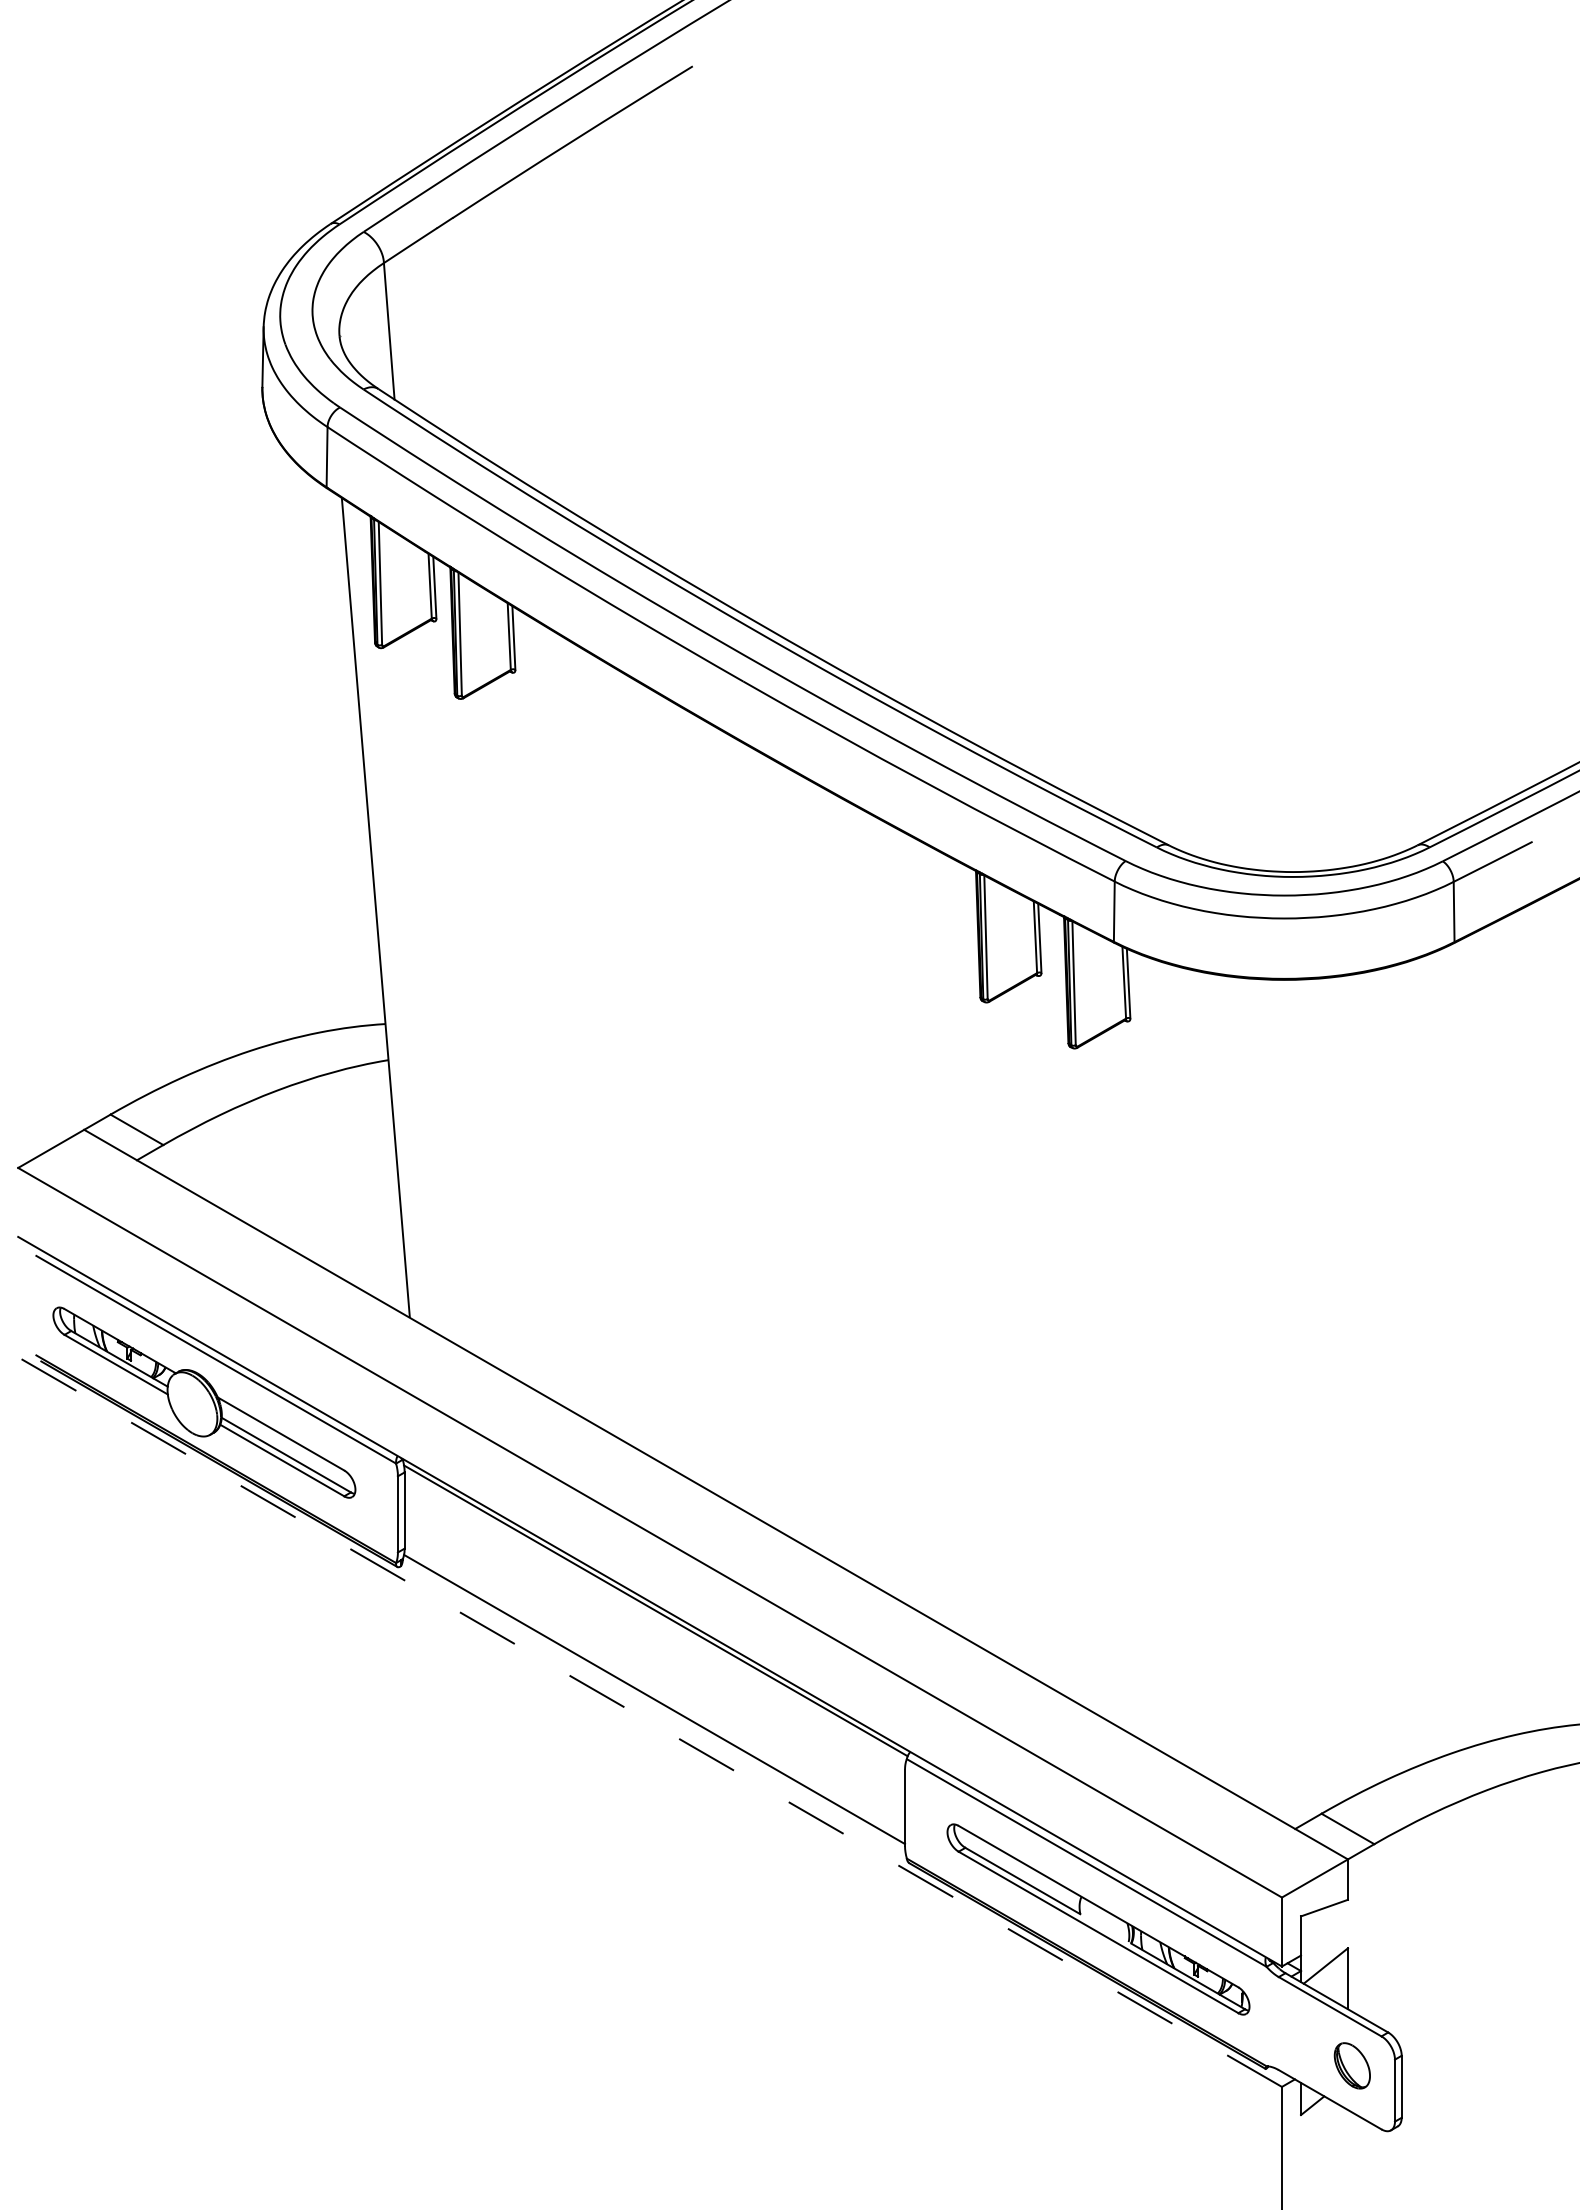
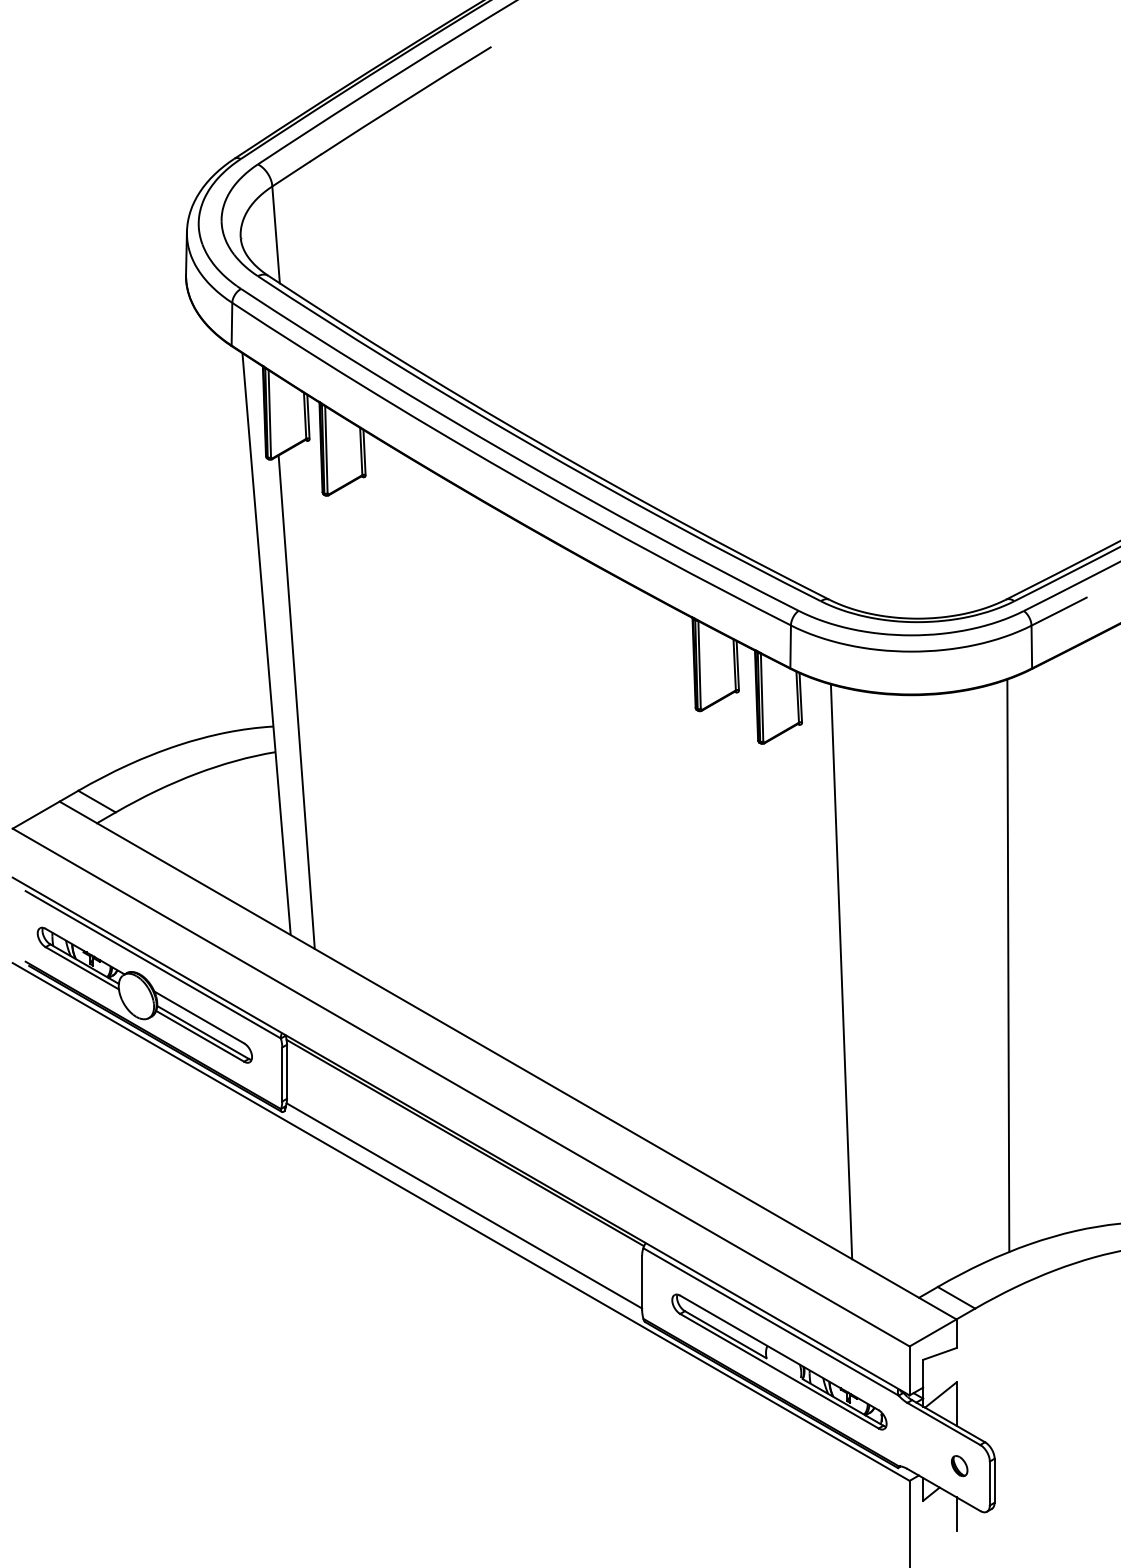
line: (417, 989) -> (296, 702), added
line: (1420, 1360) -> (1007, 965), added
line: (1185, 1369) -> (841, 971), added
line: (650, 1722) -> (461, 1222), dashed -> solid
part: (1352, 2066) -> (959, 1466), size x0.62
line: (1347, 2134) -> (956, 1514), added

